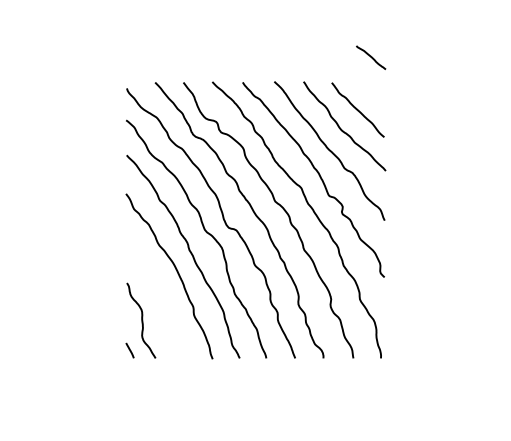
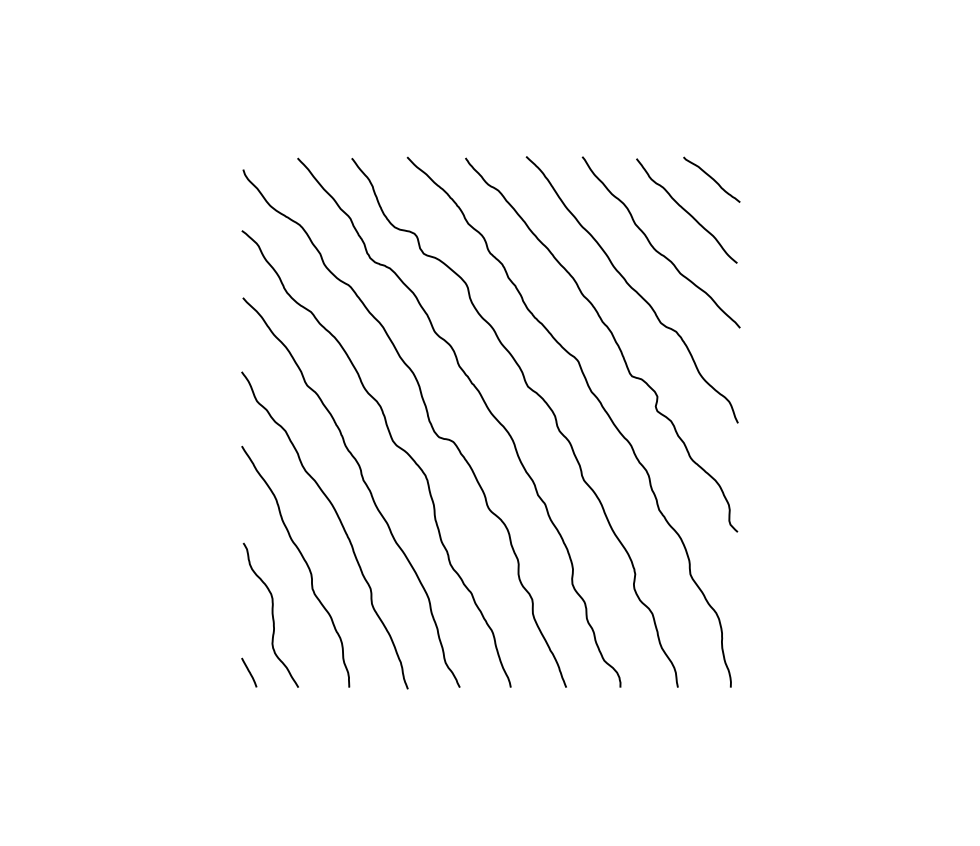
curve: (371, 57) -> (712, 179), moved
curve: (158, 293) -> (303, 563), added

